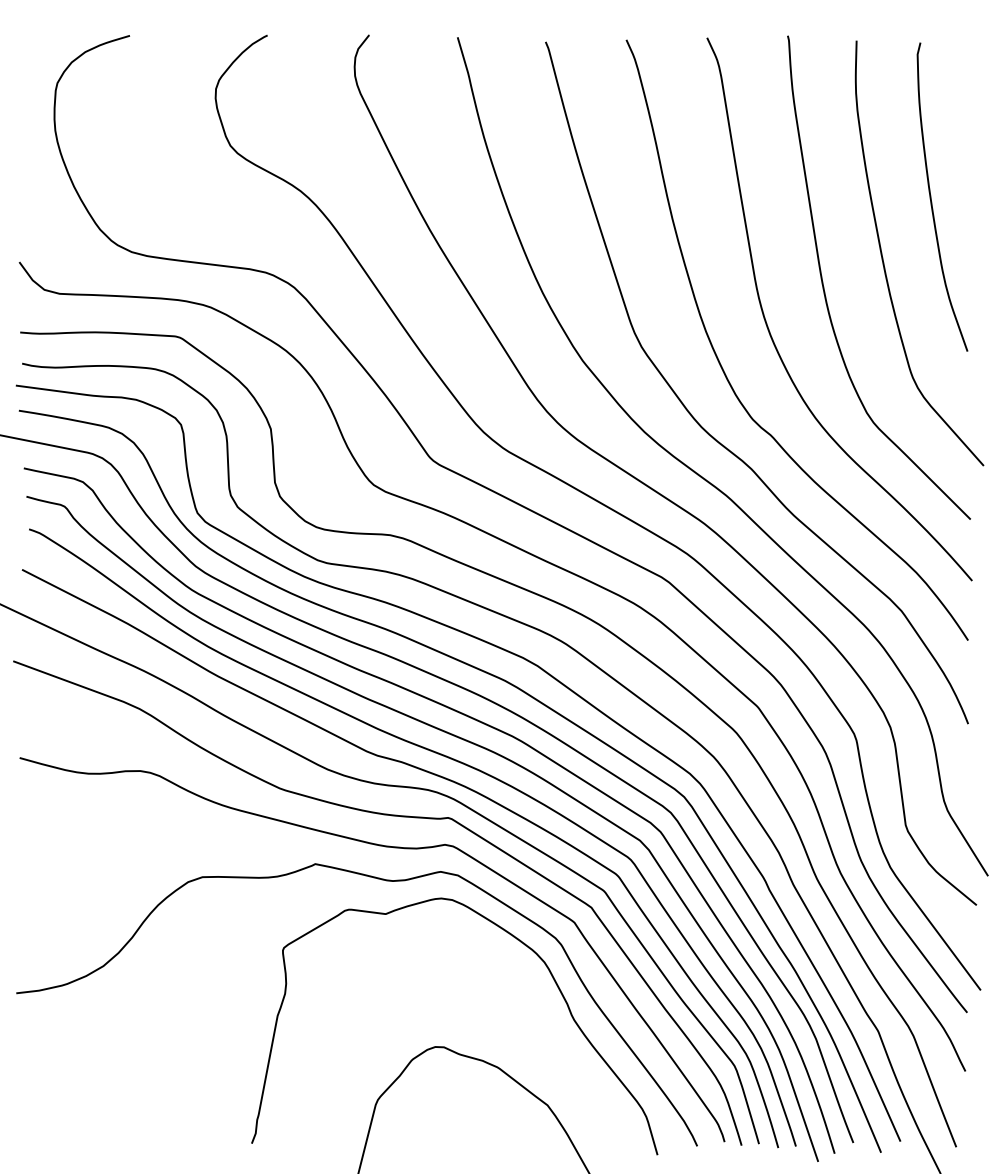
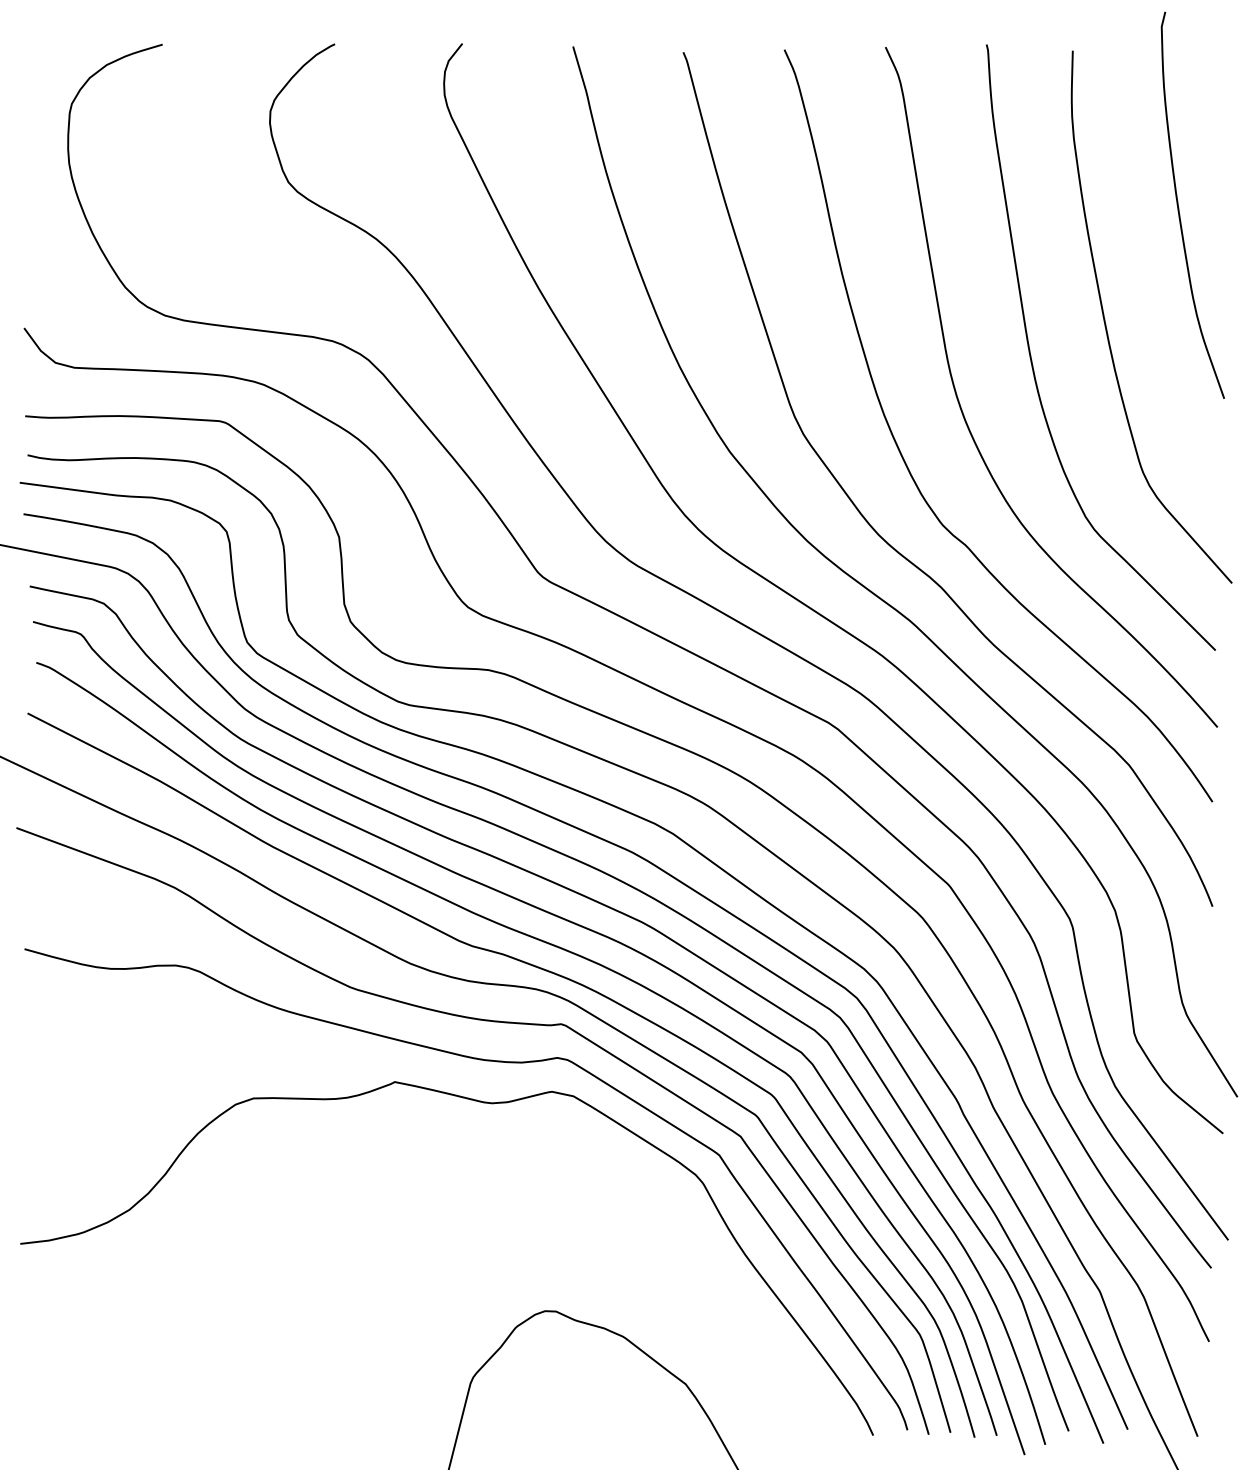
curve: (931, 196) -> (1179, 204), moved
curve: (517, 940) -> (648, 1177), removed

